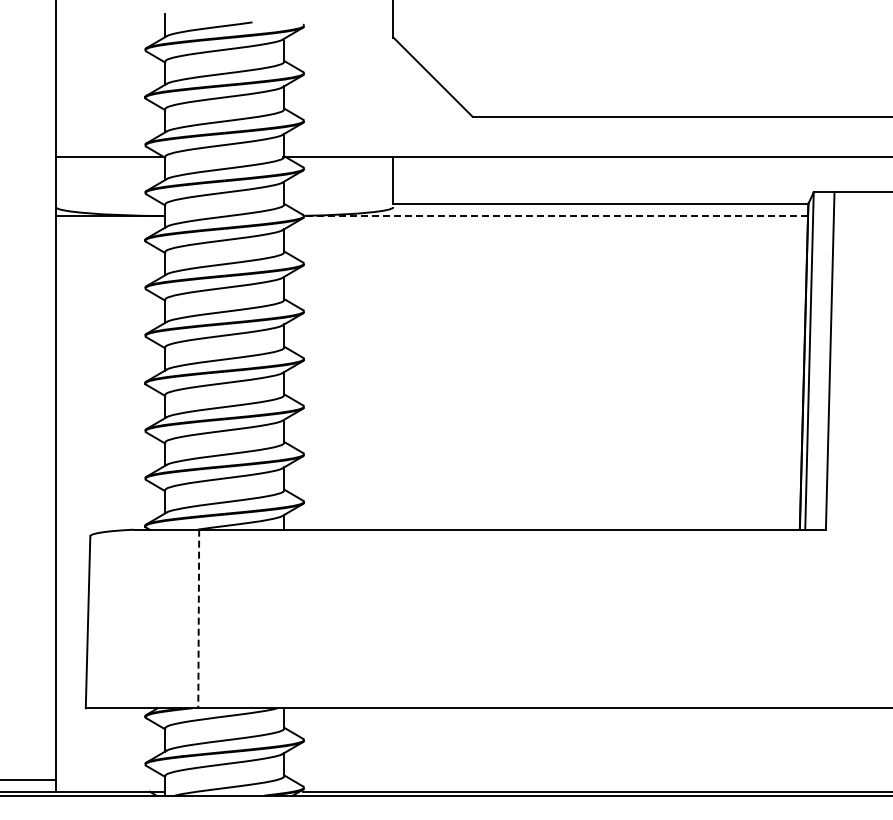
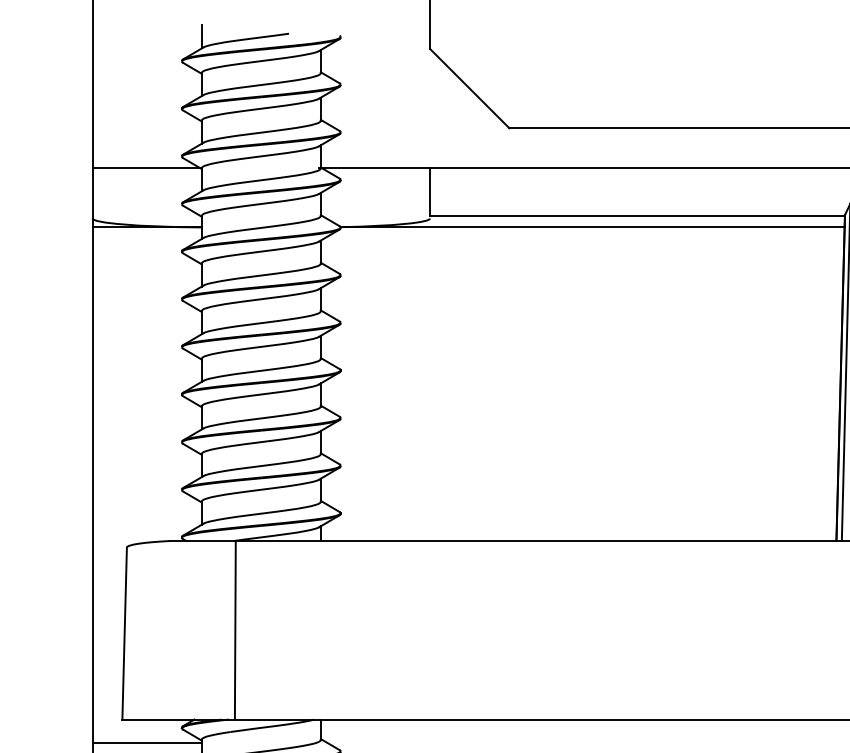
line: (555, 216) -> (592, 227), dashed -> solid
line: (198, 619) -> (235, 630), dashed -> solid
line: (110, 732) -> (147, 743), added

